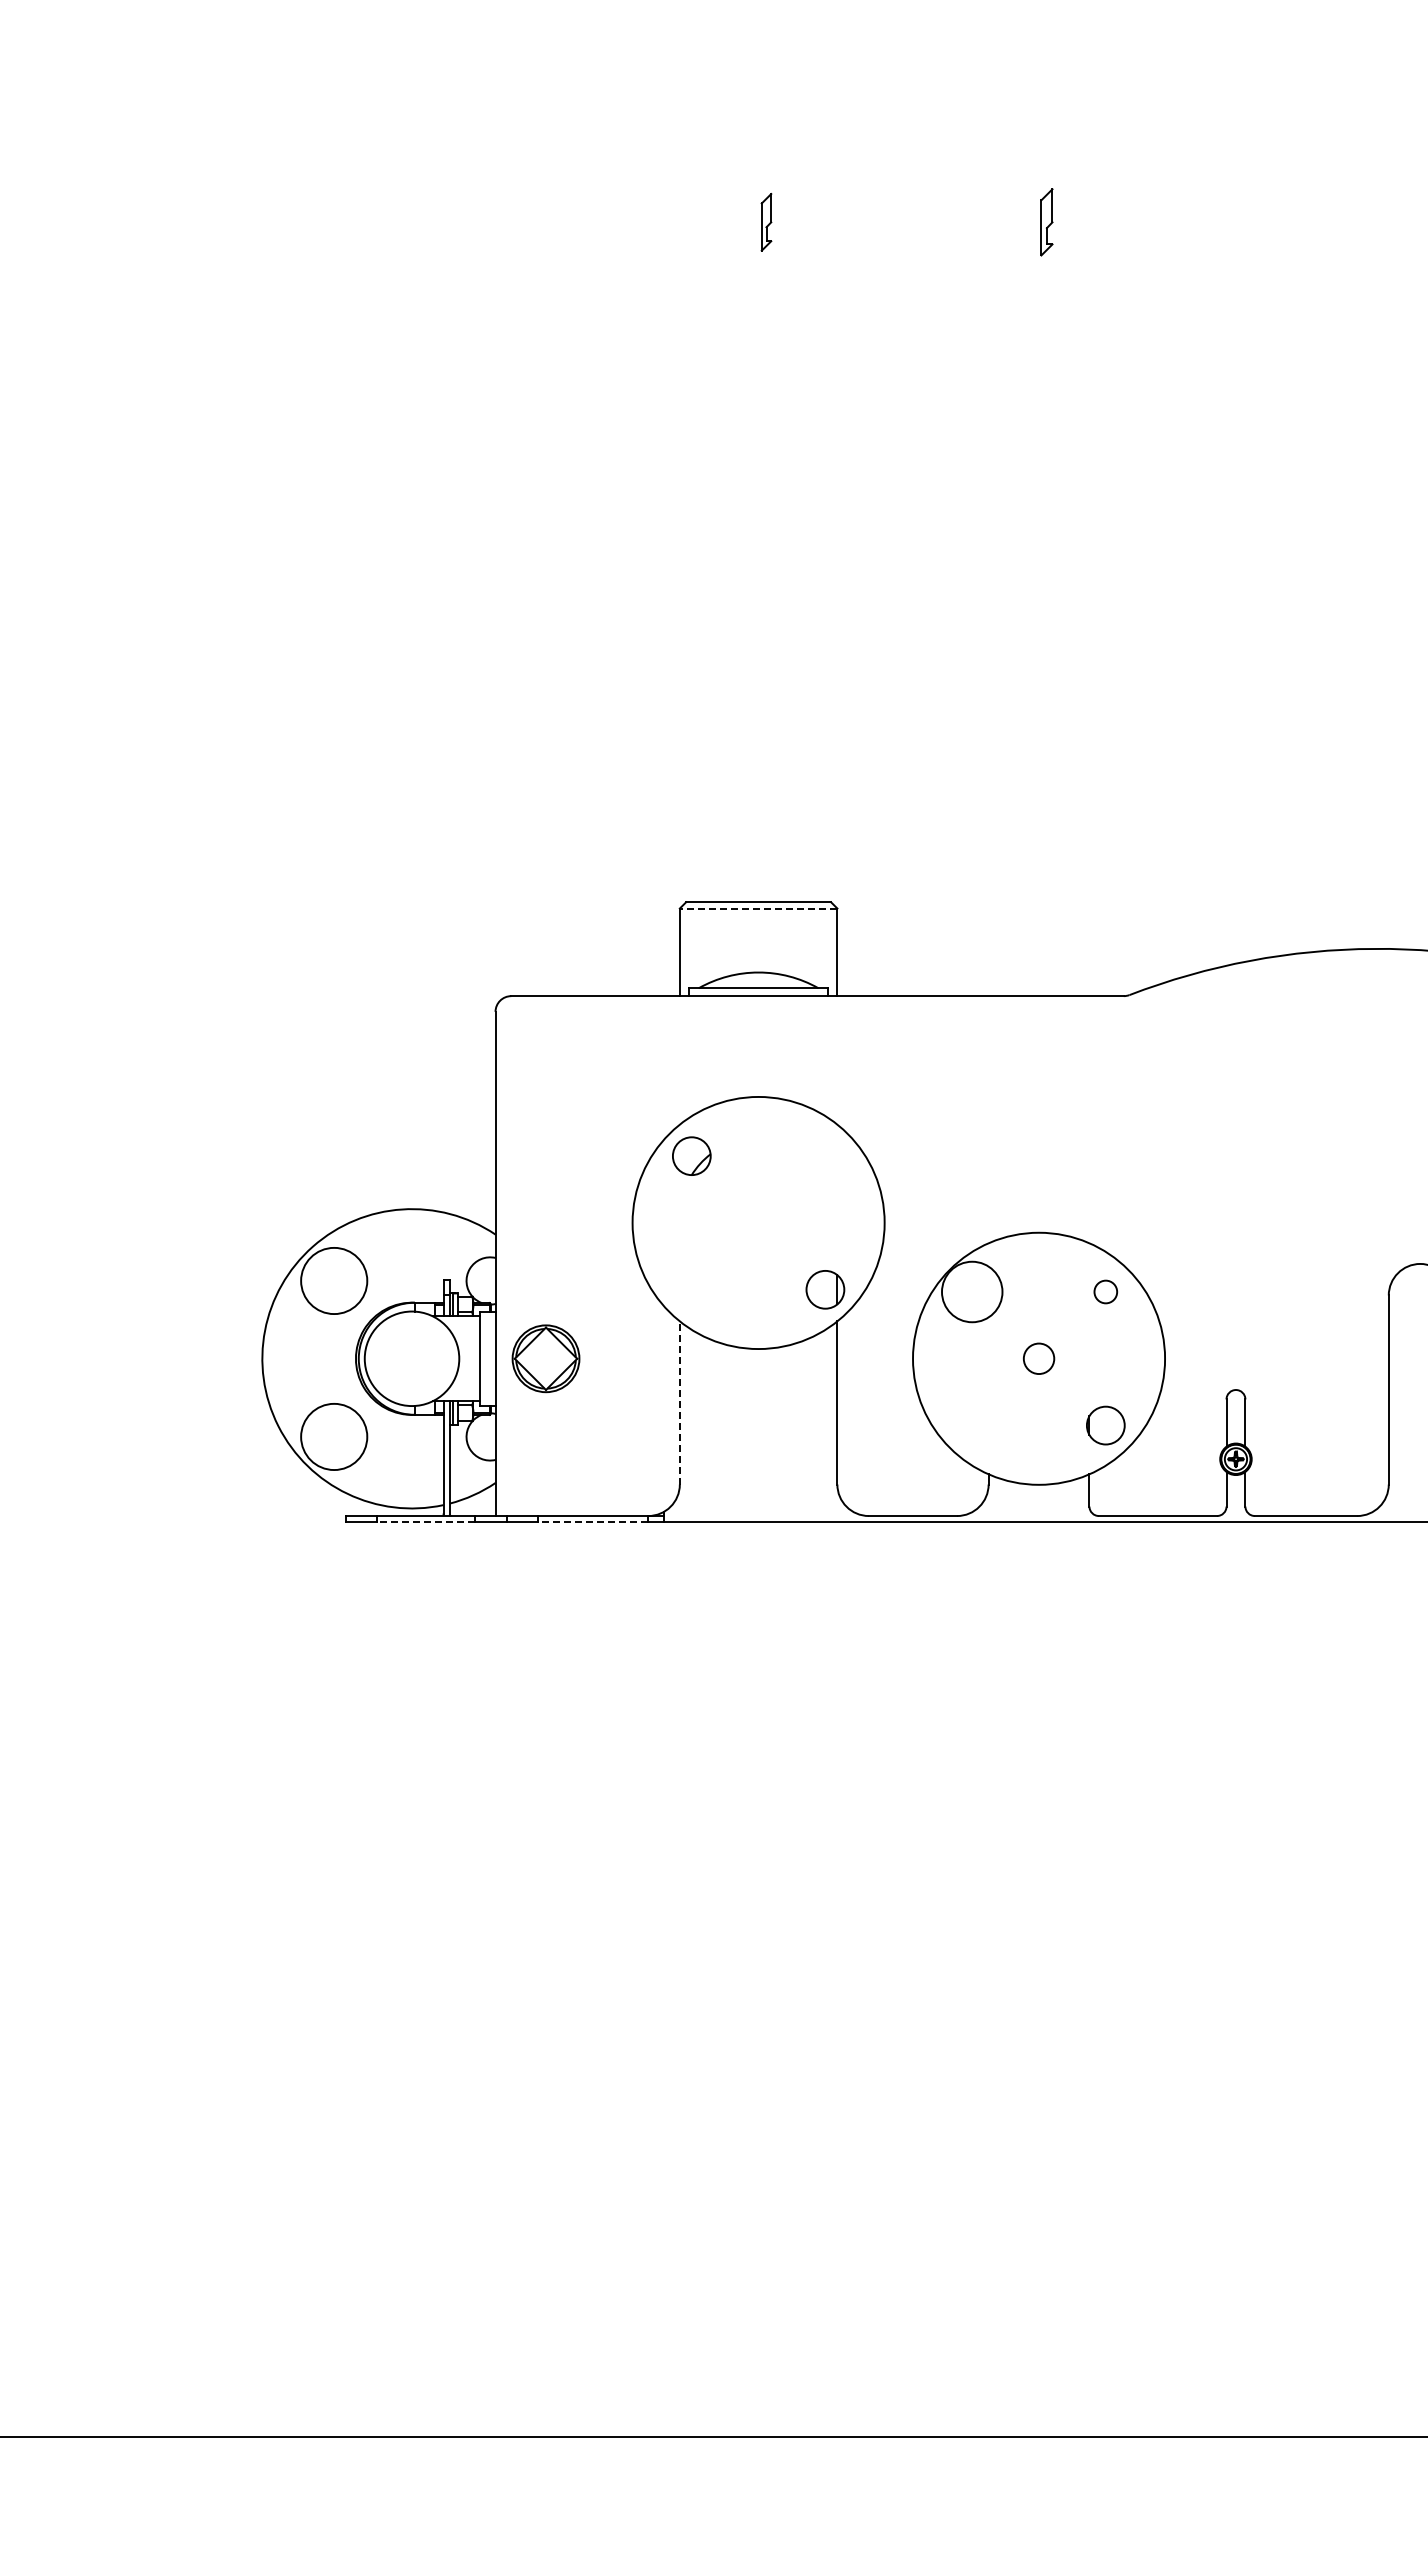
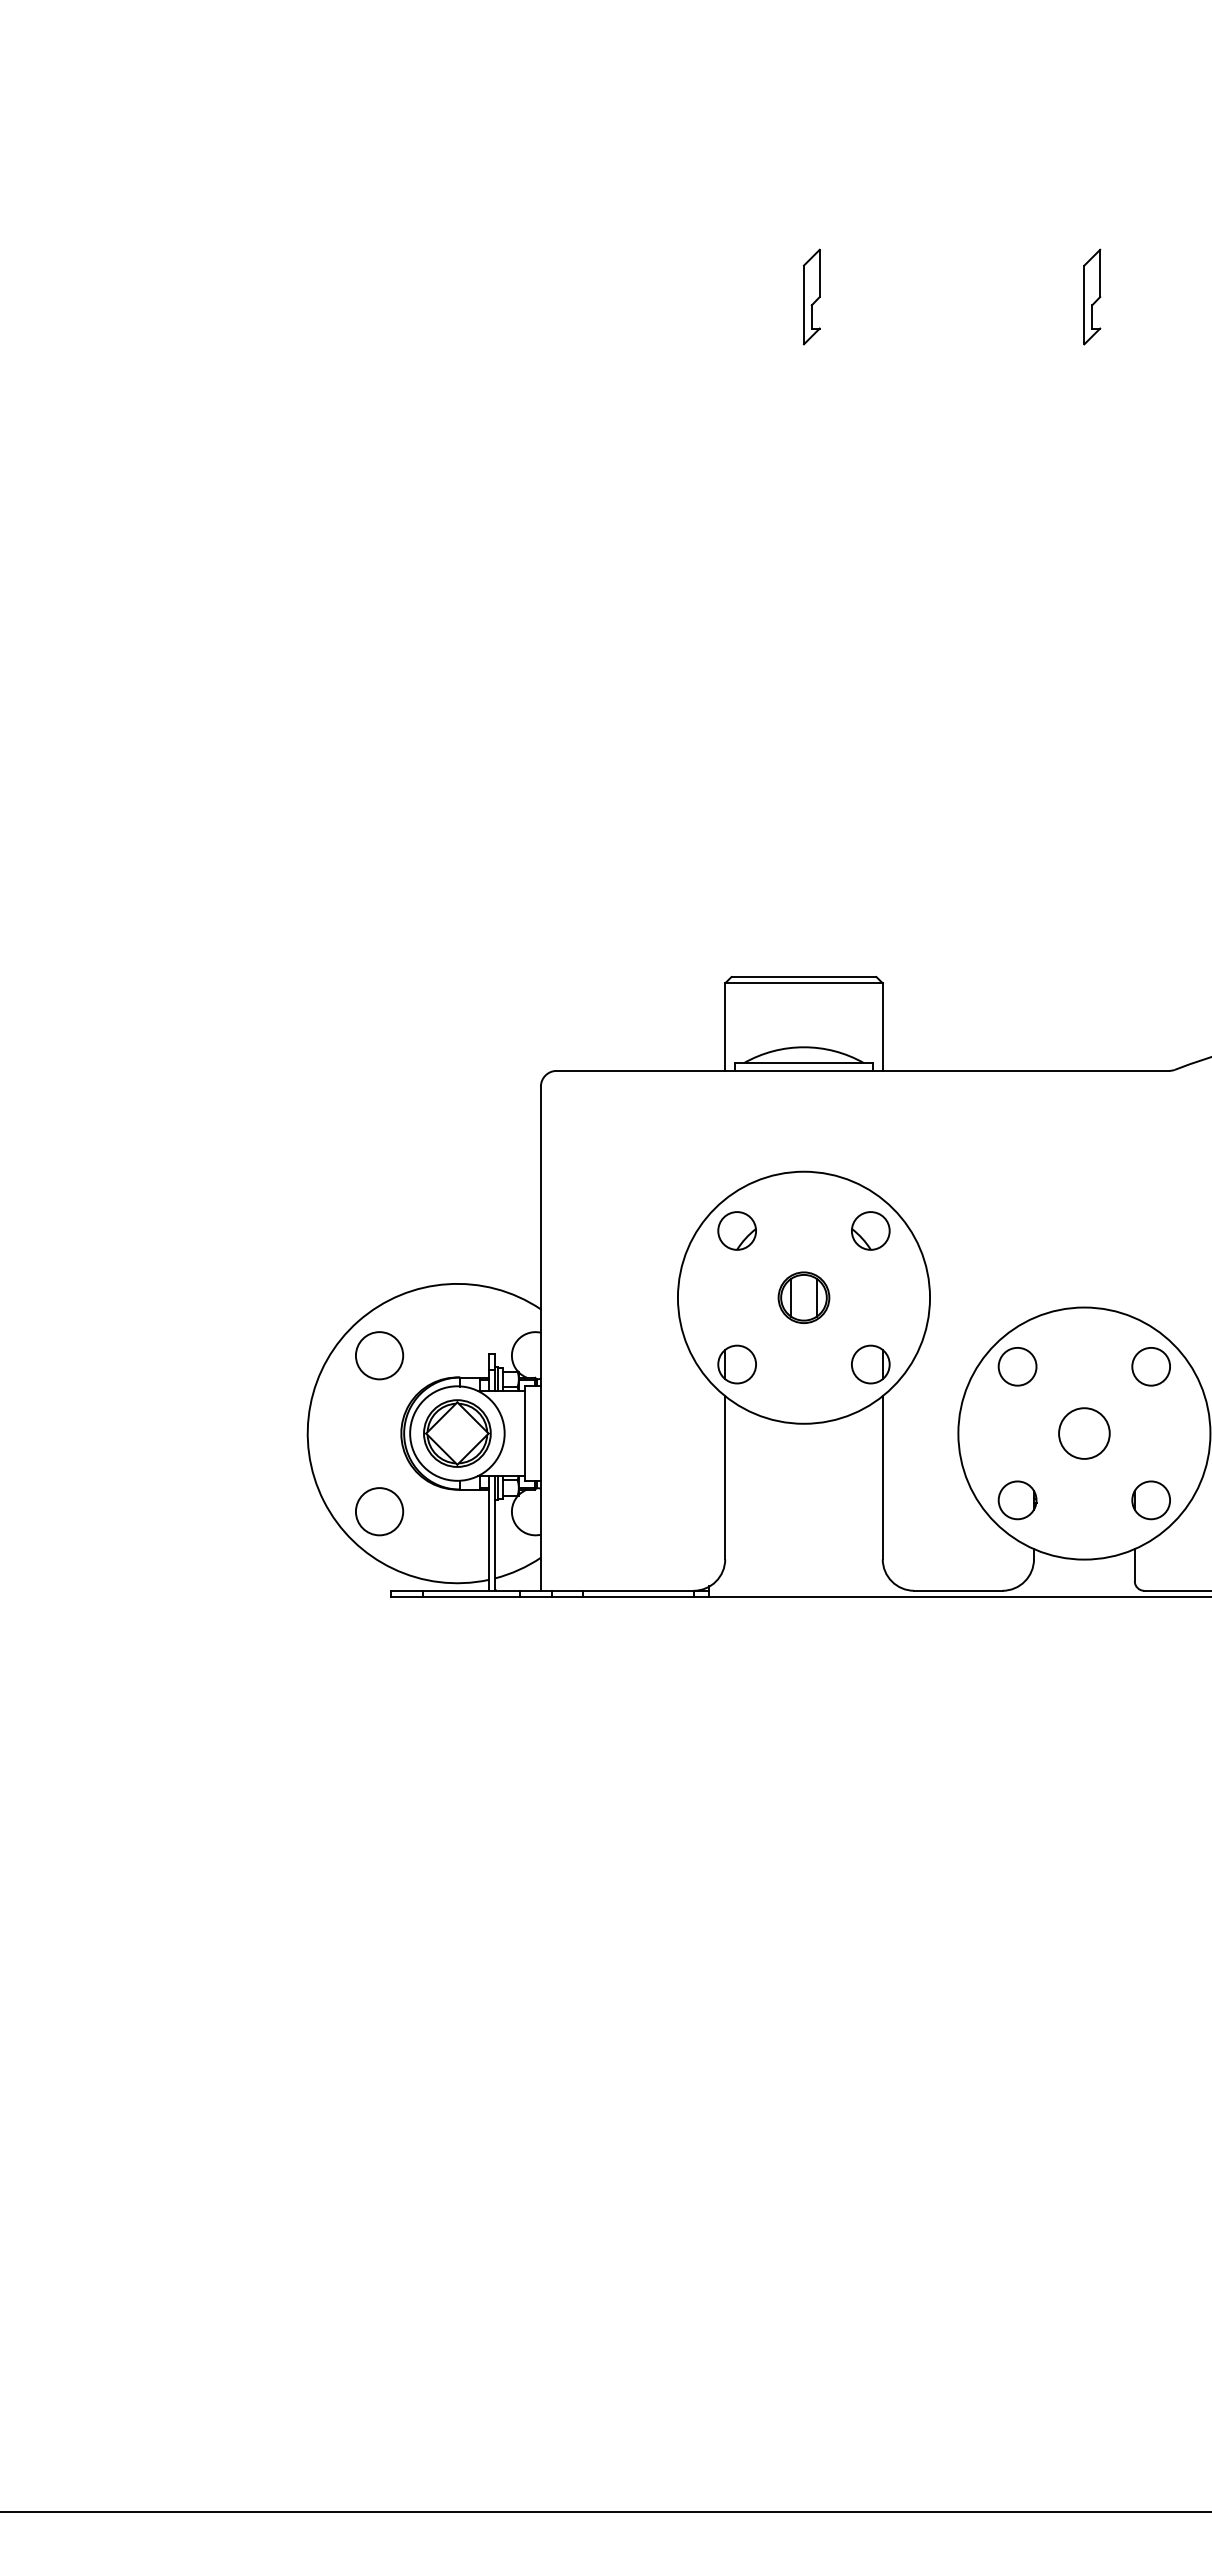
part: (766, 222) -> (811, 297), size x1.67
part: (1046, 222) -> (1091, 297), size x1.43
line: (758, 908) -> (803, 983), dashed -> solid
part: (825, 1155) -> (870, 1230), added
part: (758, 1222) -> (803, 1297), added
circle: (333, 1280) -> (378, 1355), size x0.71
part: (691, 1289) -> (736, 1364), added
circle: (972, 1291) -> (1017, 1366), size x0.62
circle: (1105, 1291) -> (1150, 1366), size x1.67
part: (545, 1358) -> (456, 1433), moved
circle: (1038, 1358) -> (1083, 1433), size x1.67
line: (679, 1402) -> (724, 1477), dashed -> solid
part: (971, 1425) -> (1016, 1500), added
circle: (333, 1436) -> (378, 1511), size x0.71
line: (426, 1522) -> (471, 1597), dashed -> solid
line: (592, 1522) -> (637, 1597), dashed -> solid

